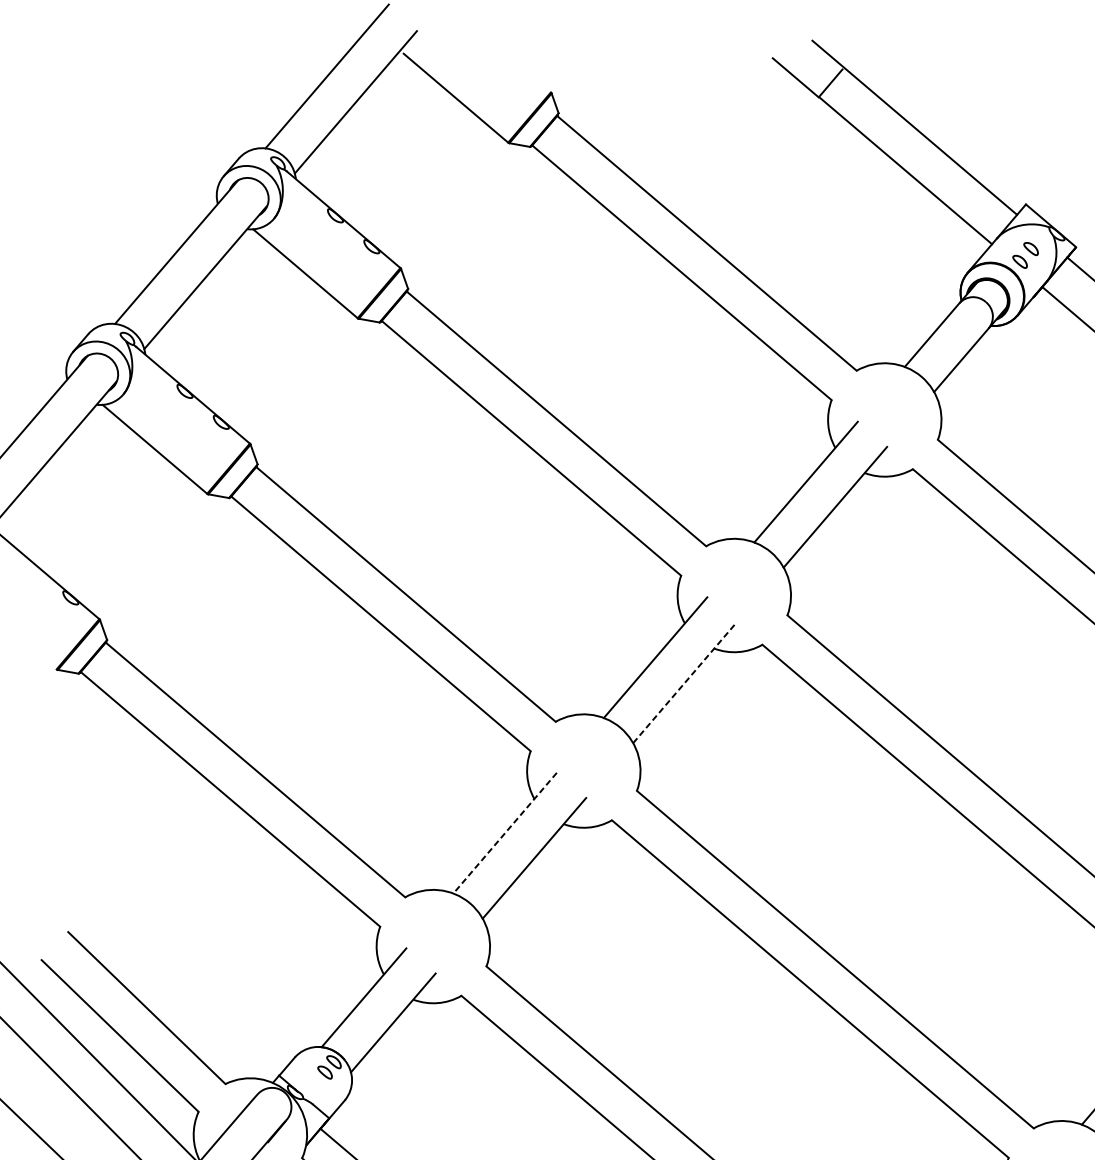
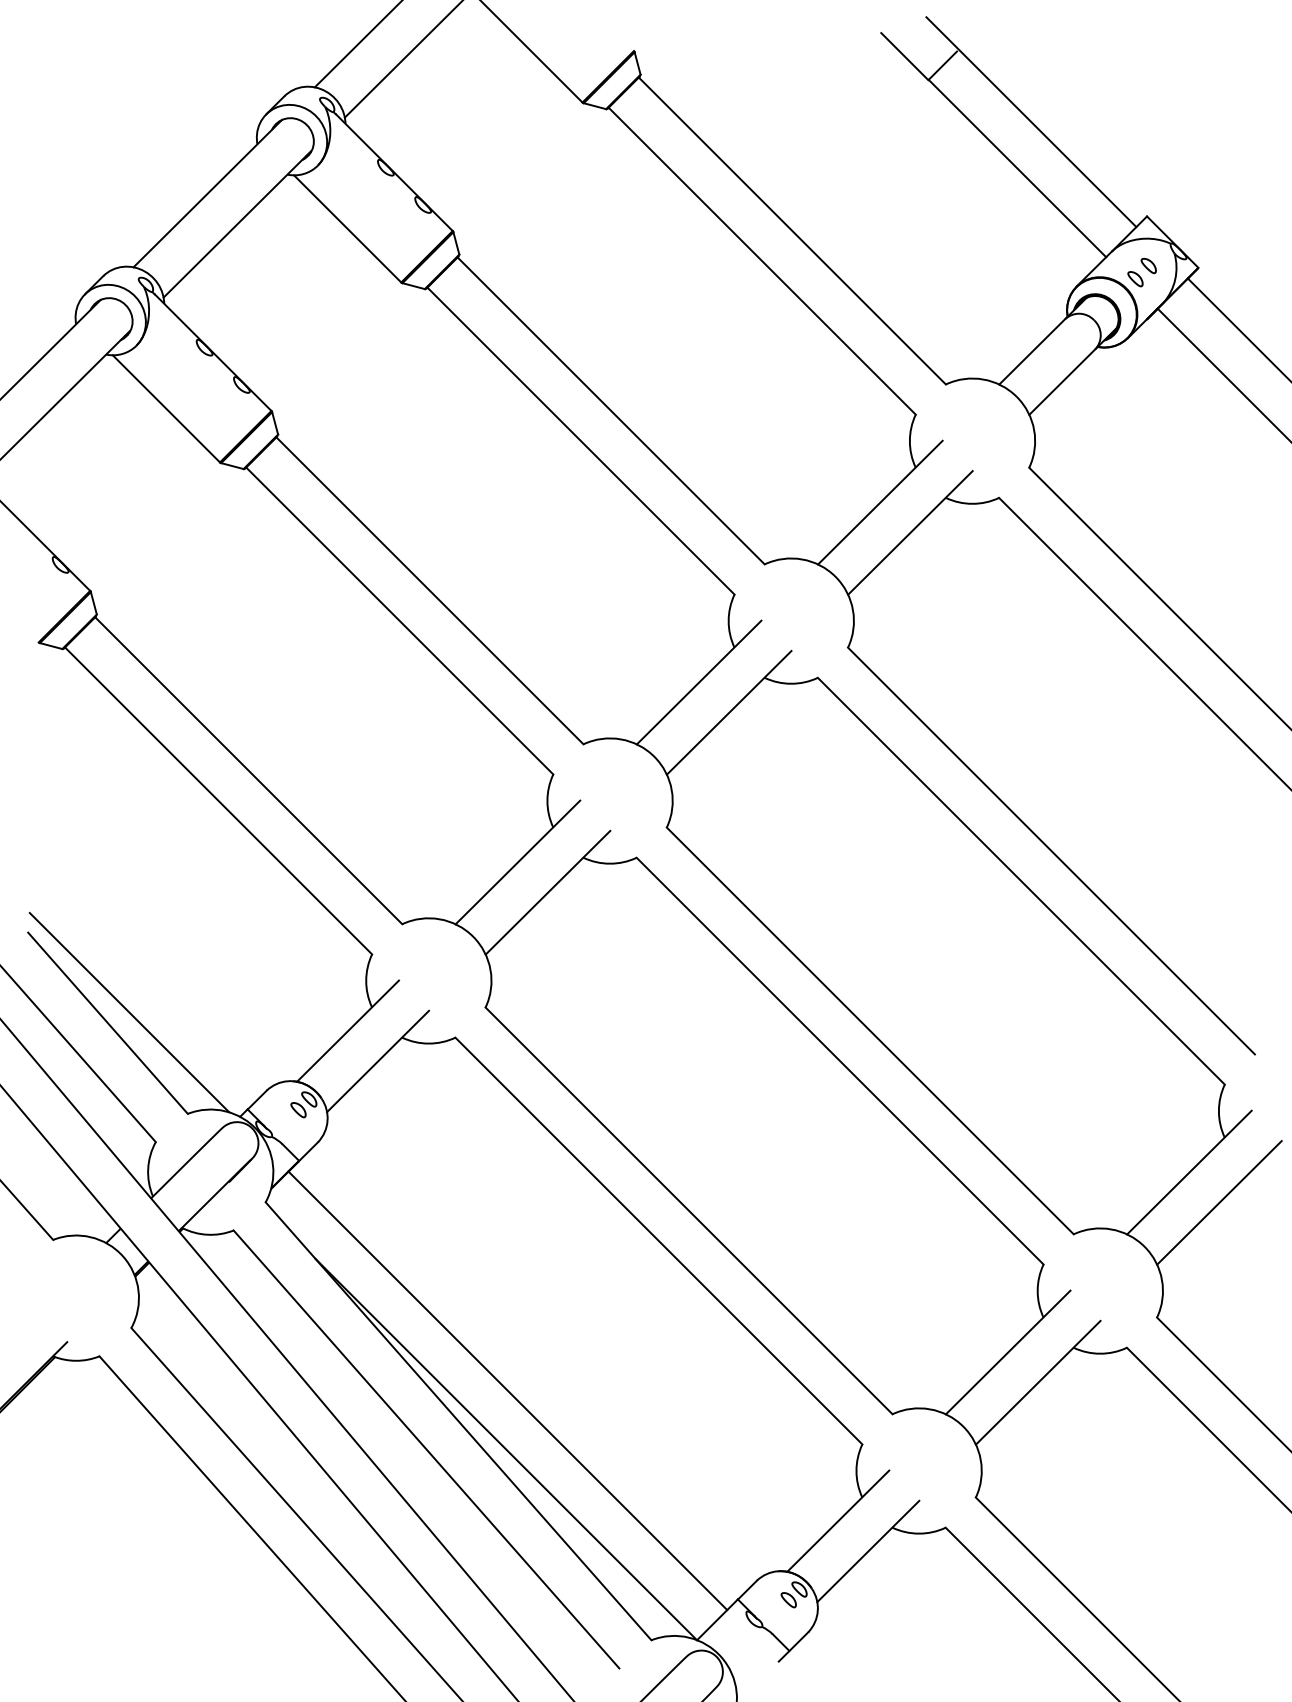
line: (685, 682) -> (729, 712), dashed -> solid
line: (504, 833) -> (517, 862), dashed -> solid
line: (165, 996) -> (129, 1012), added

